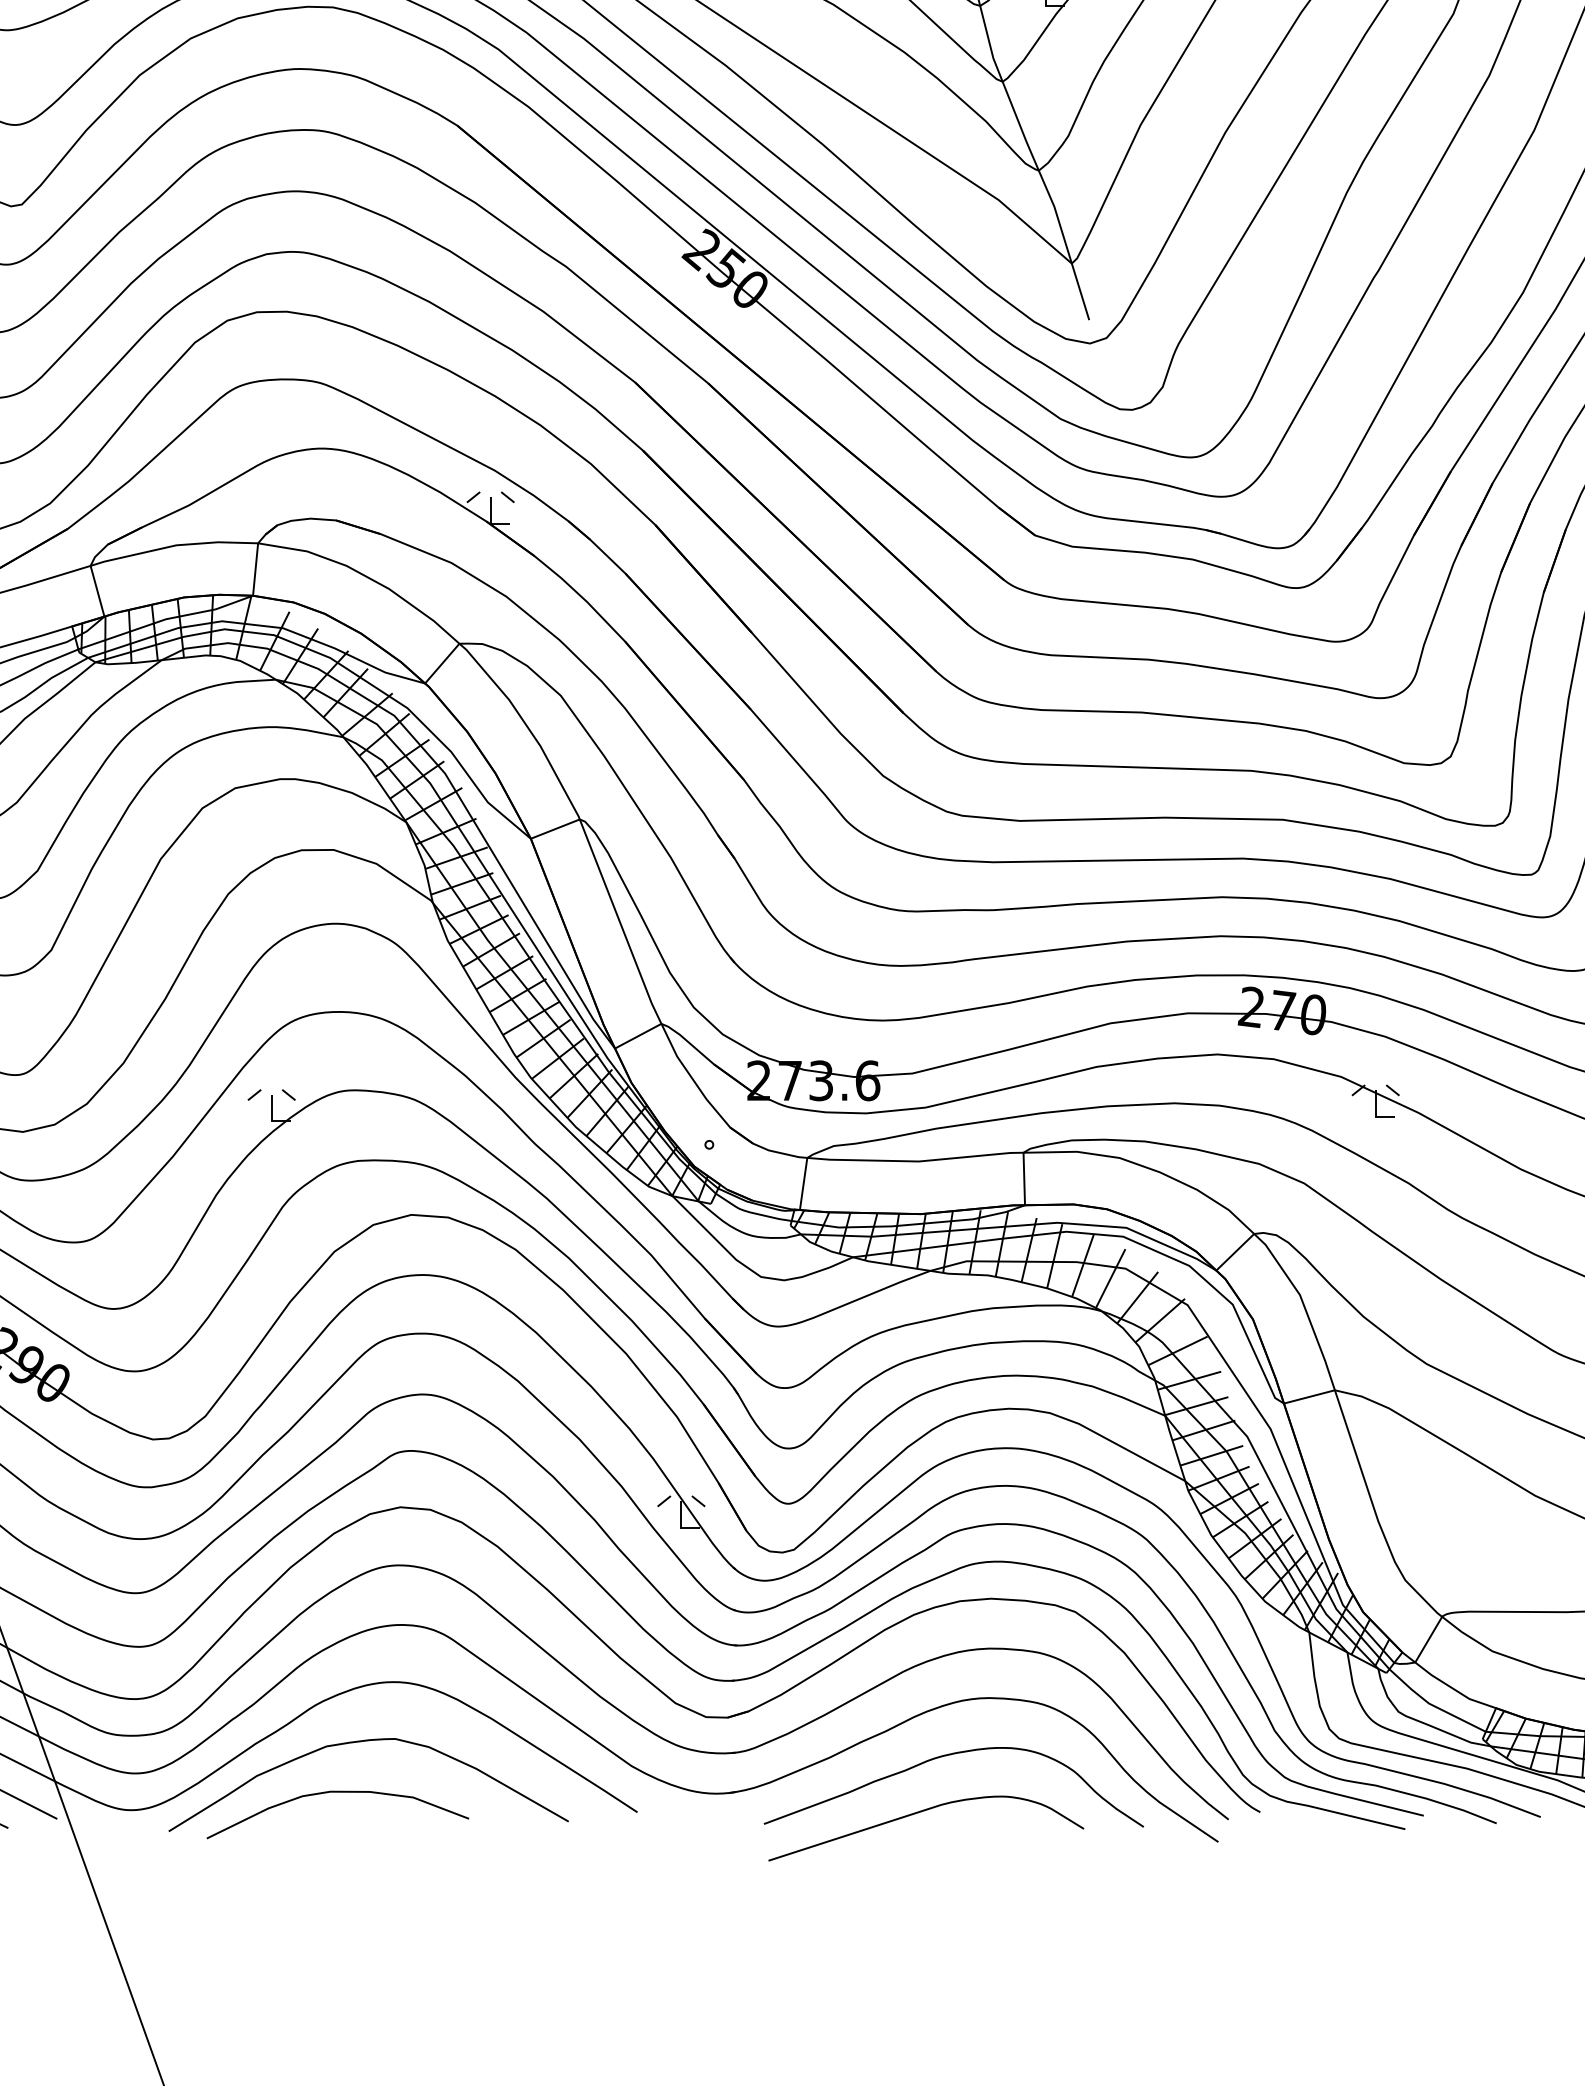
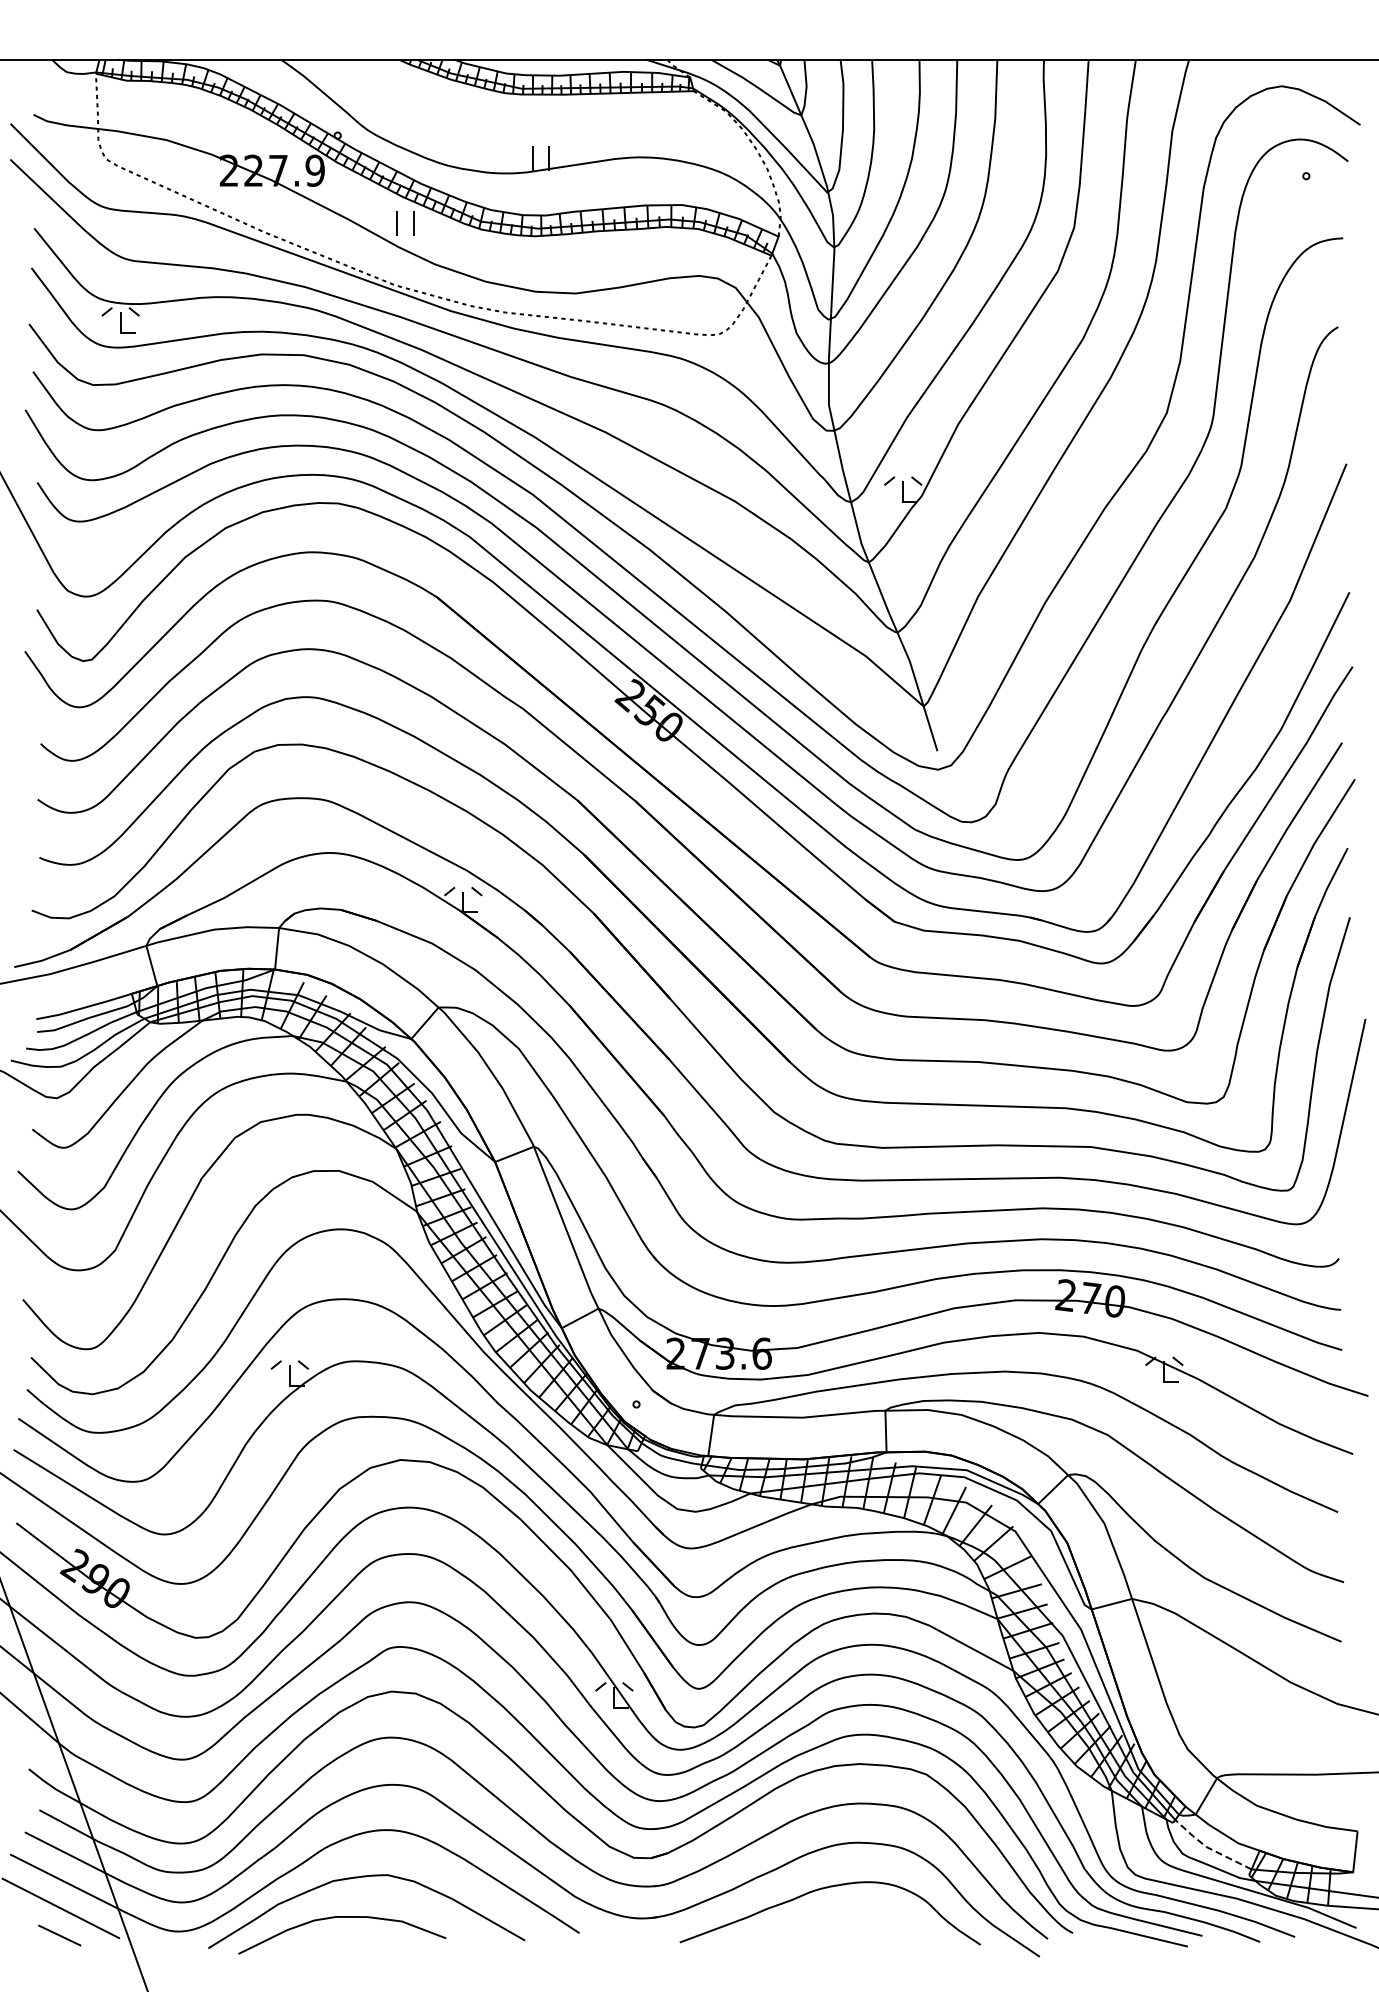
line: (1432, 1705) -> (1209, 1848), solid -> dashed
curve: (922, 1812) -> (805, 1933), removed

